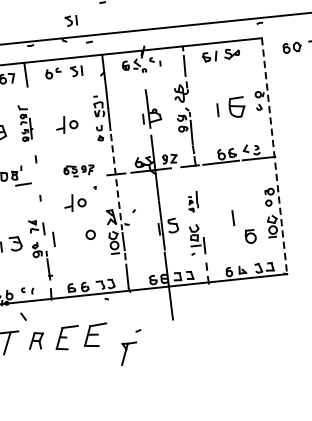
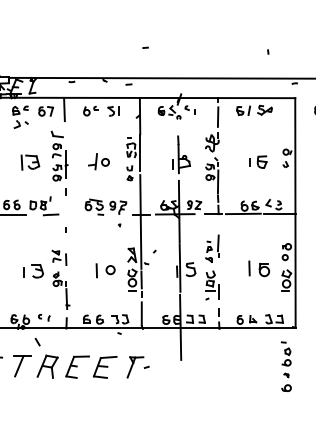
part: (71, 21) -> (113, 62), removed
part: (230, 107) -> (258, 161), size x0.62
part: (25, 122) -> (59, 155), size x1.43
line: (274, 155) -> (295, 212), dashed -> solid
part: (78, 170) -> (105, 206), size x1.43
line: (116, 181) -> (140, 221), dashed -> solid
part: (193, 201) -> (212, 248), size x1.43
part: (74, 202) -> (98, 237), removed
part: (250, 237) -> (264, 270), moved
line: (53, 239) -> (96, 270), moved
part: (281, 314) -> (286, 366), added
part: (36, 340) -> (47, 366), size x1.43
part: (129, 353) -> (135, 367), moved

